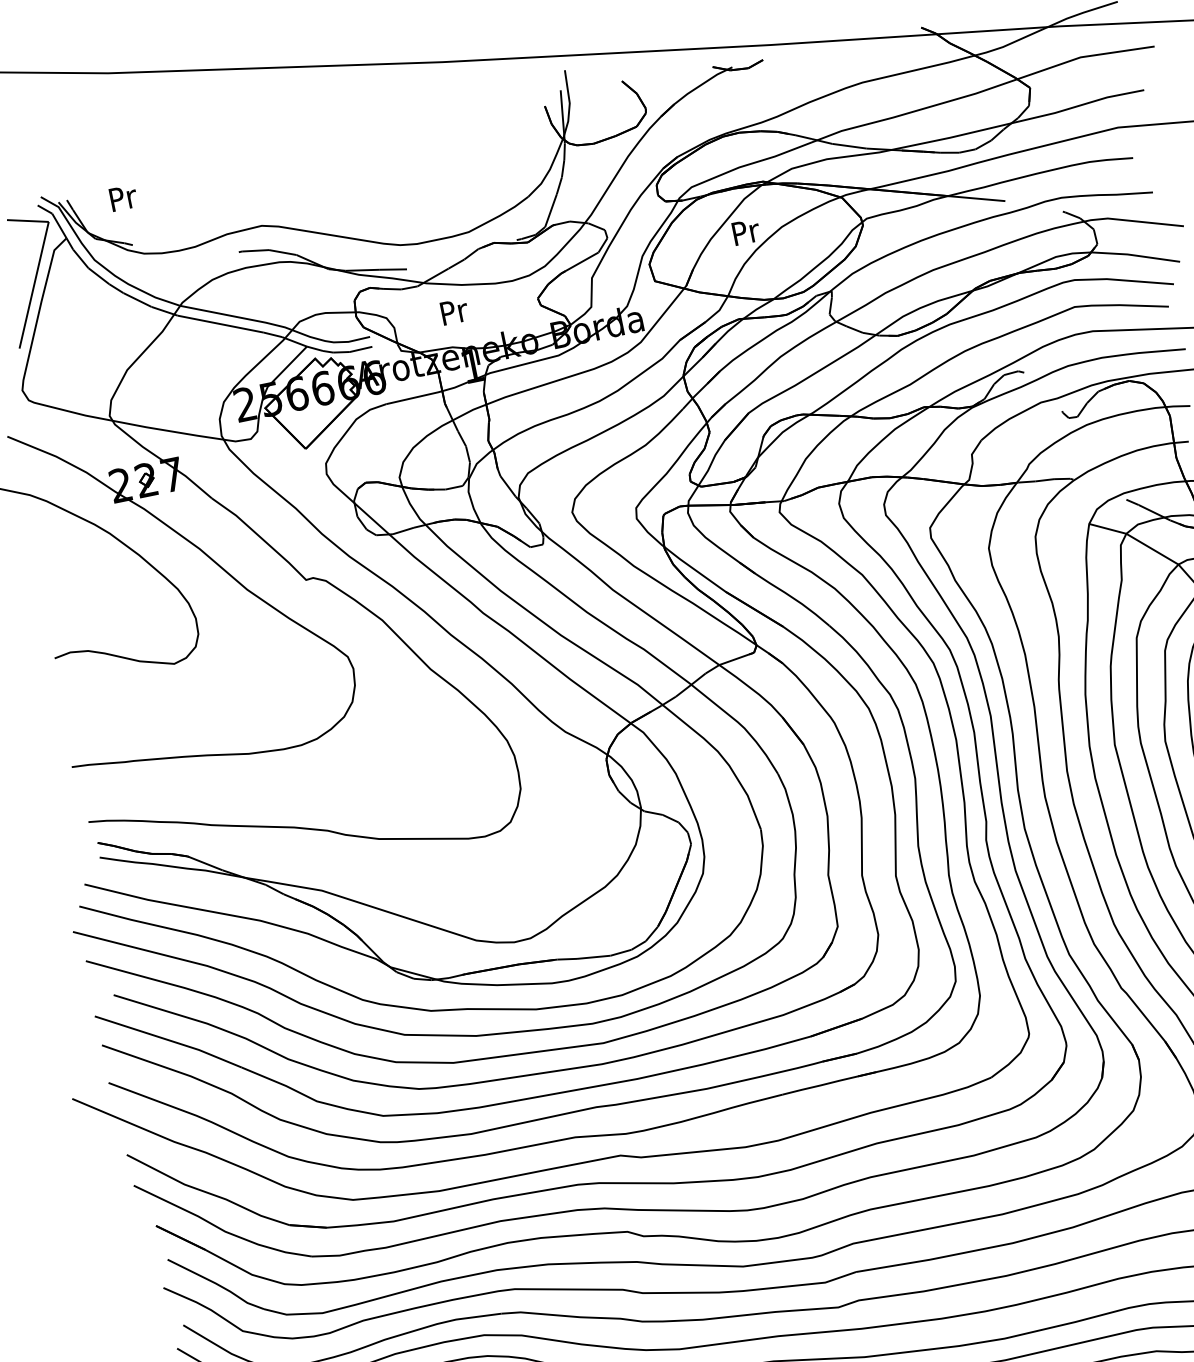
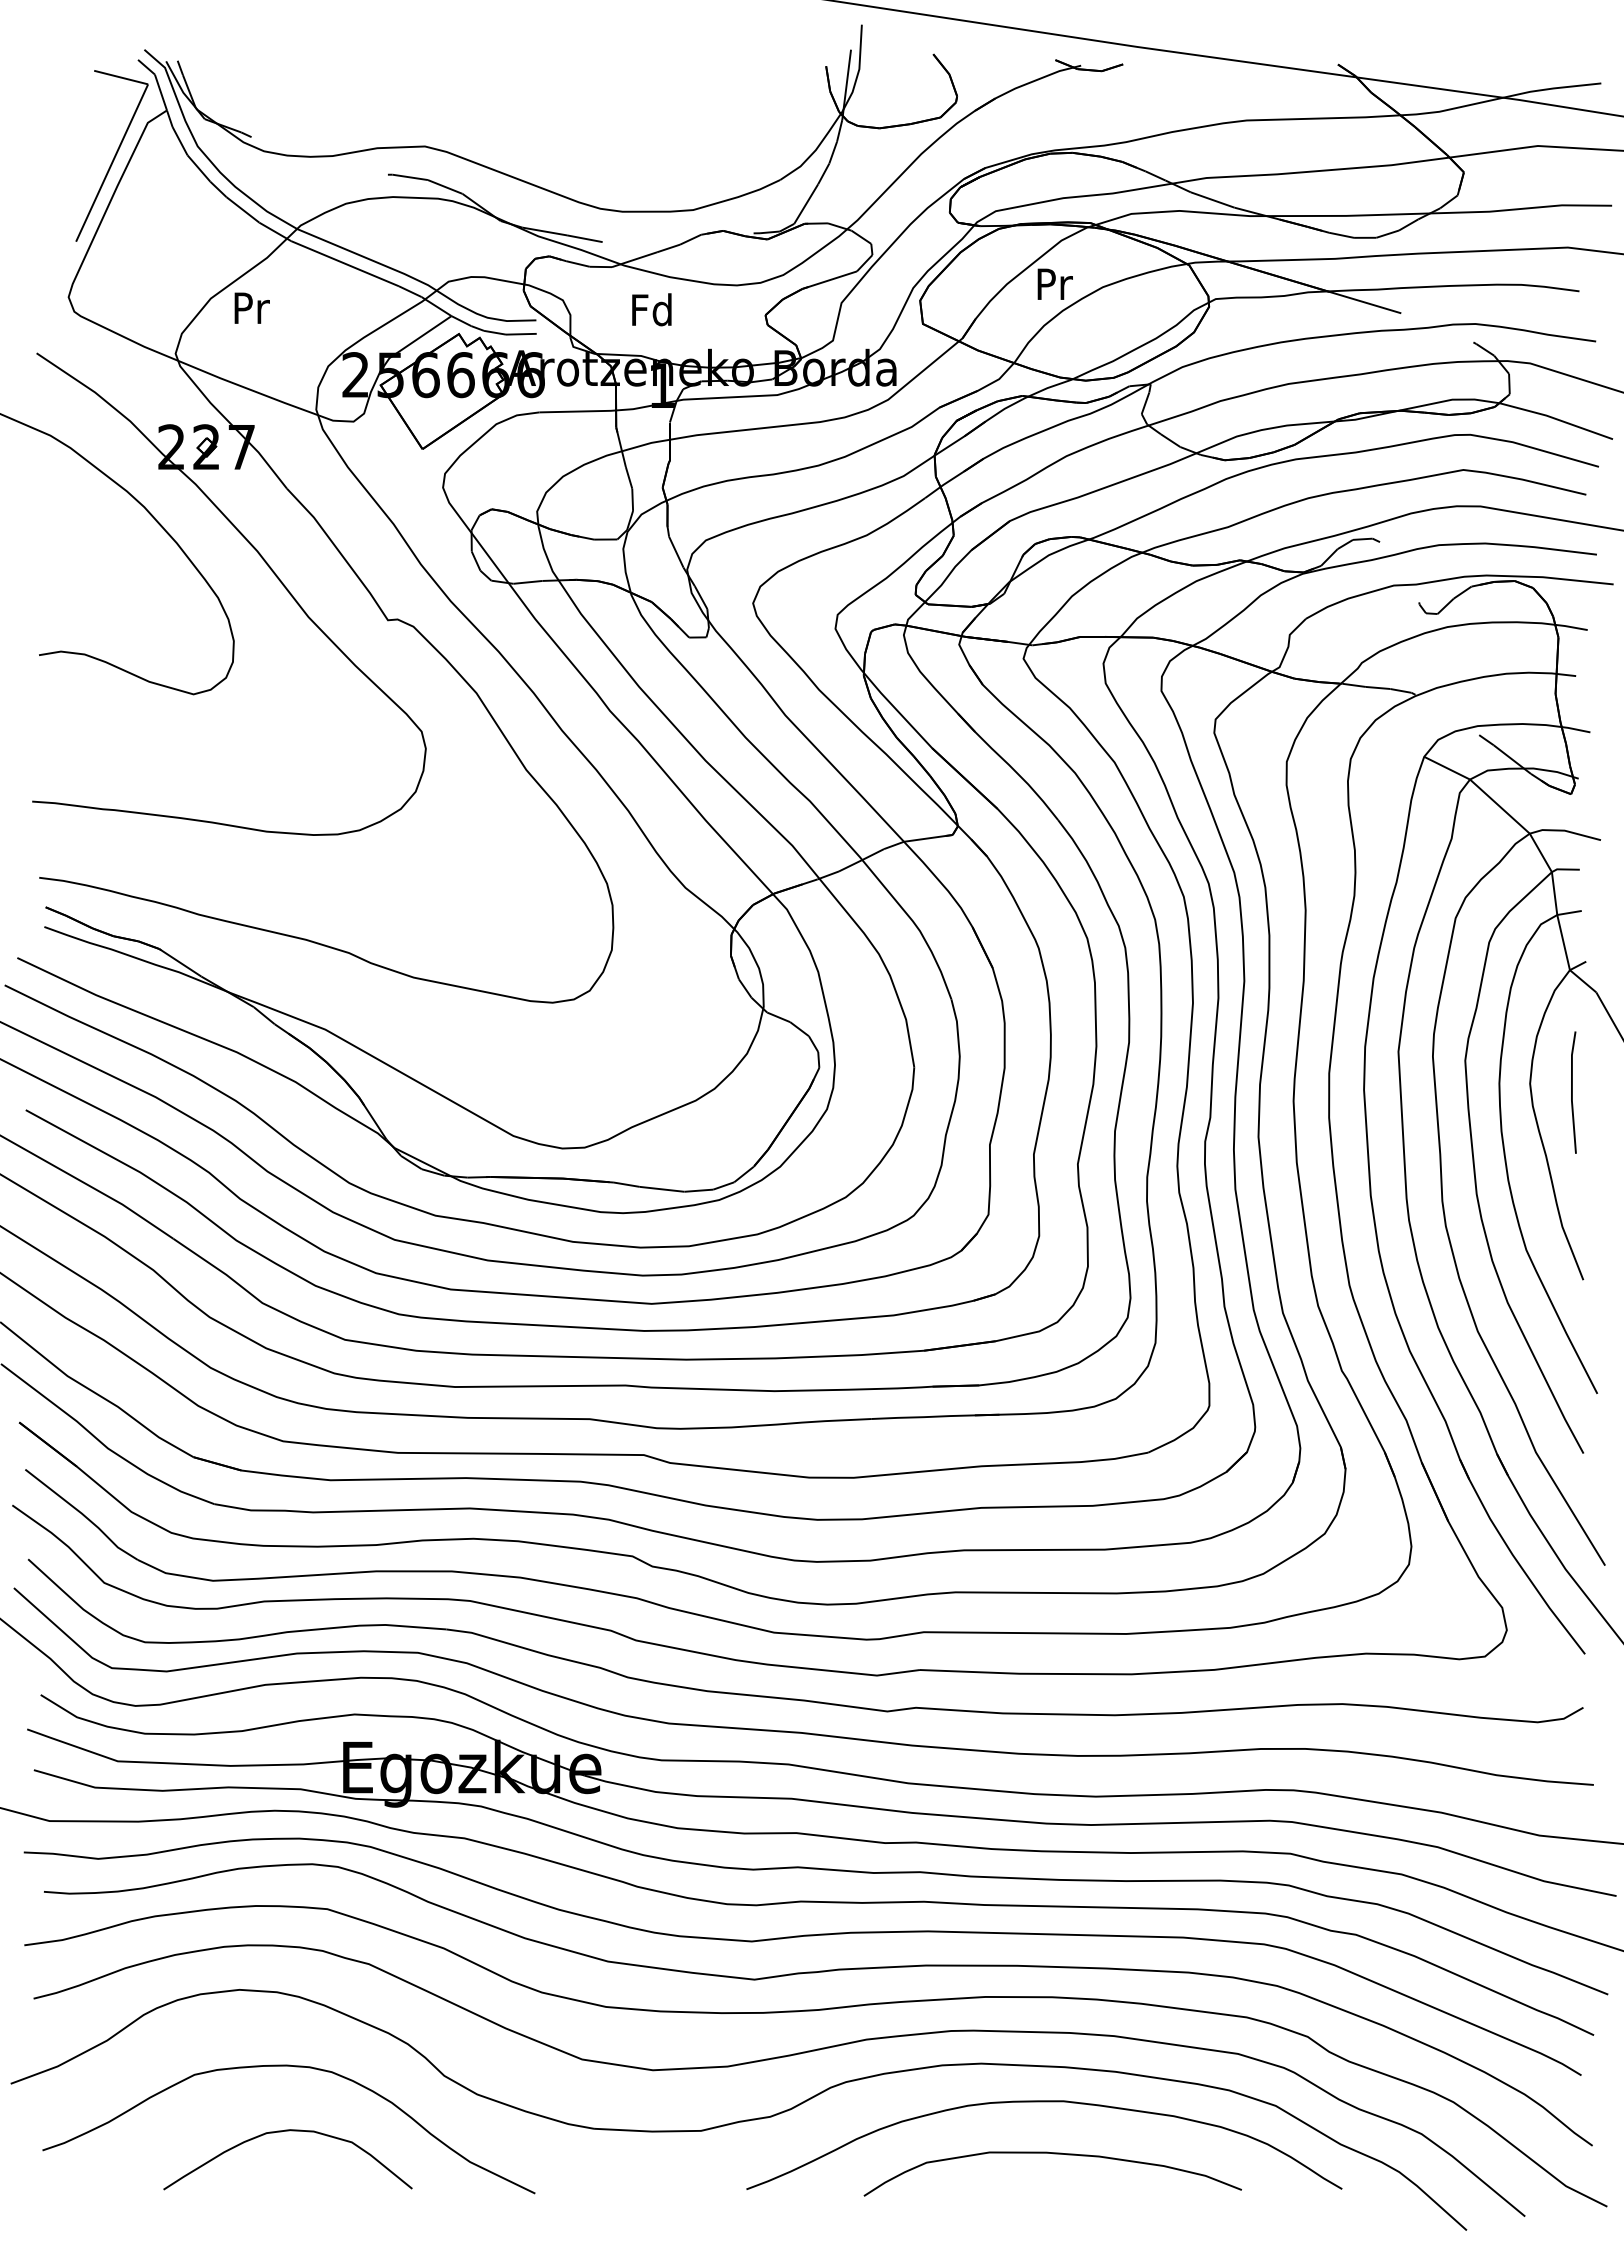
text: (123, 197) -> (251, 307), moved
text: (453, 311) -> (651, 309), Pr -> Fd

